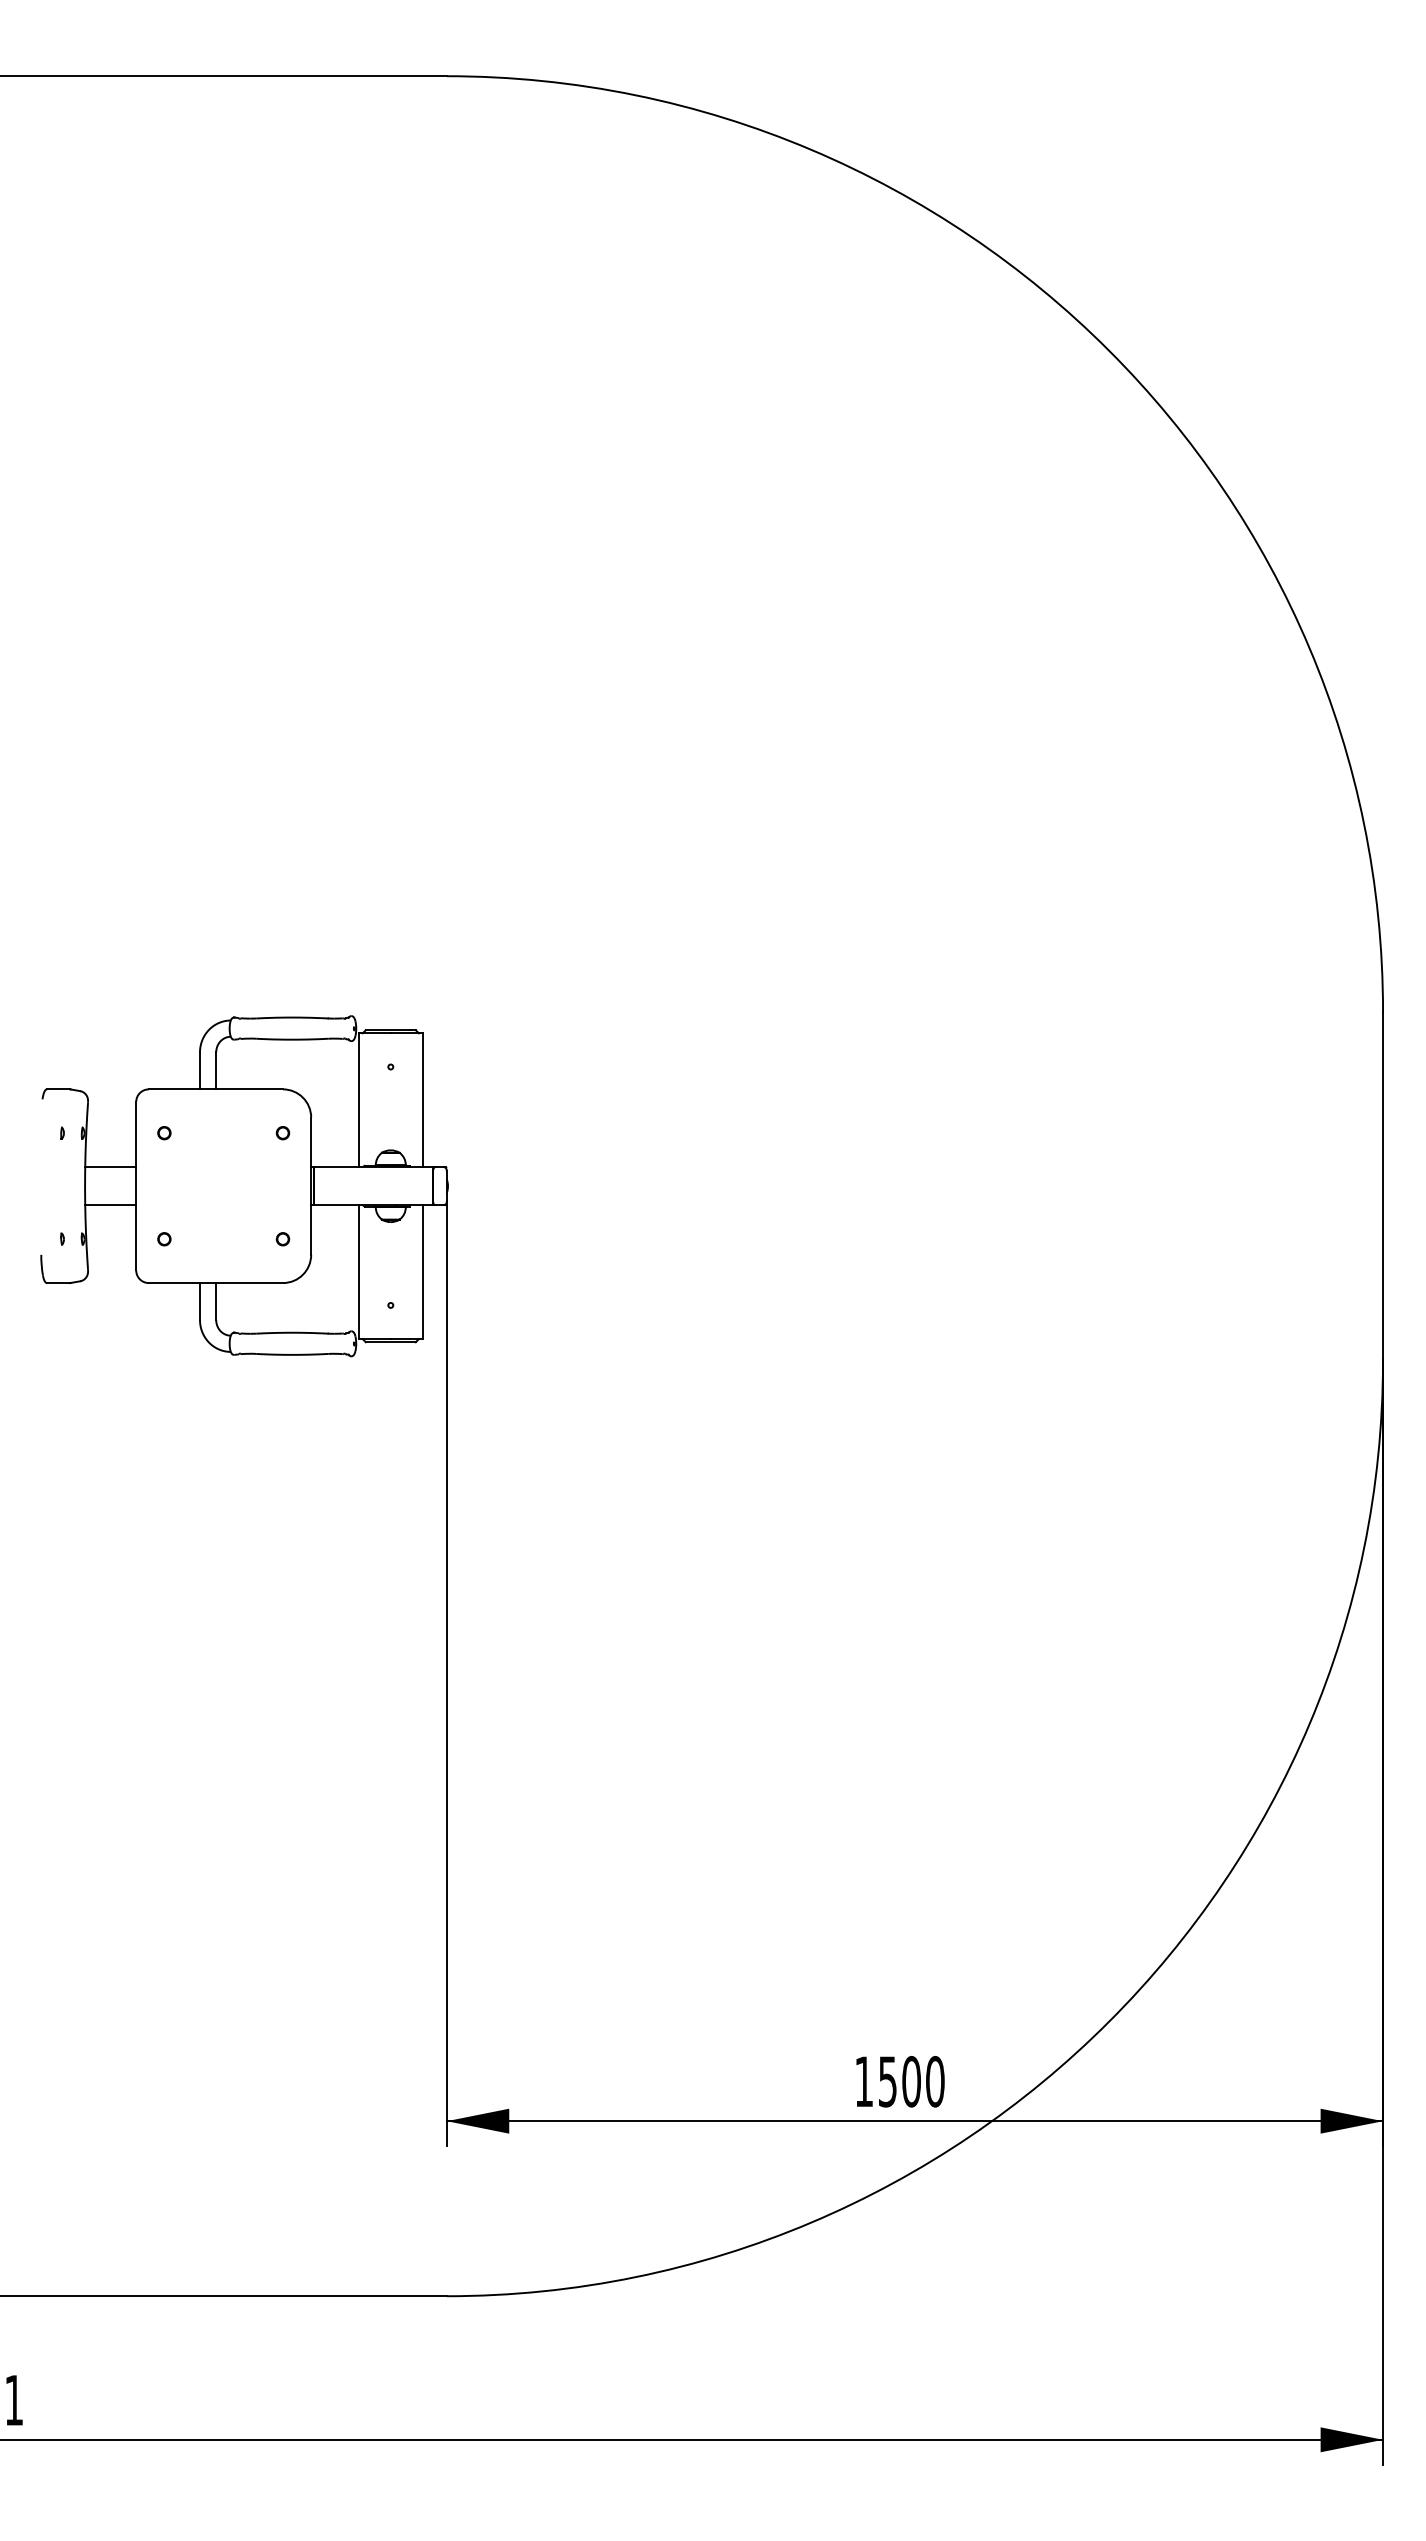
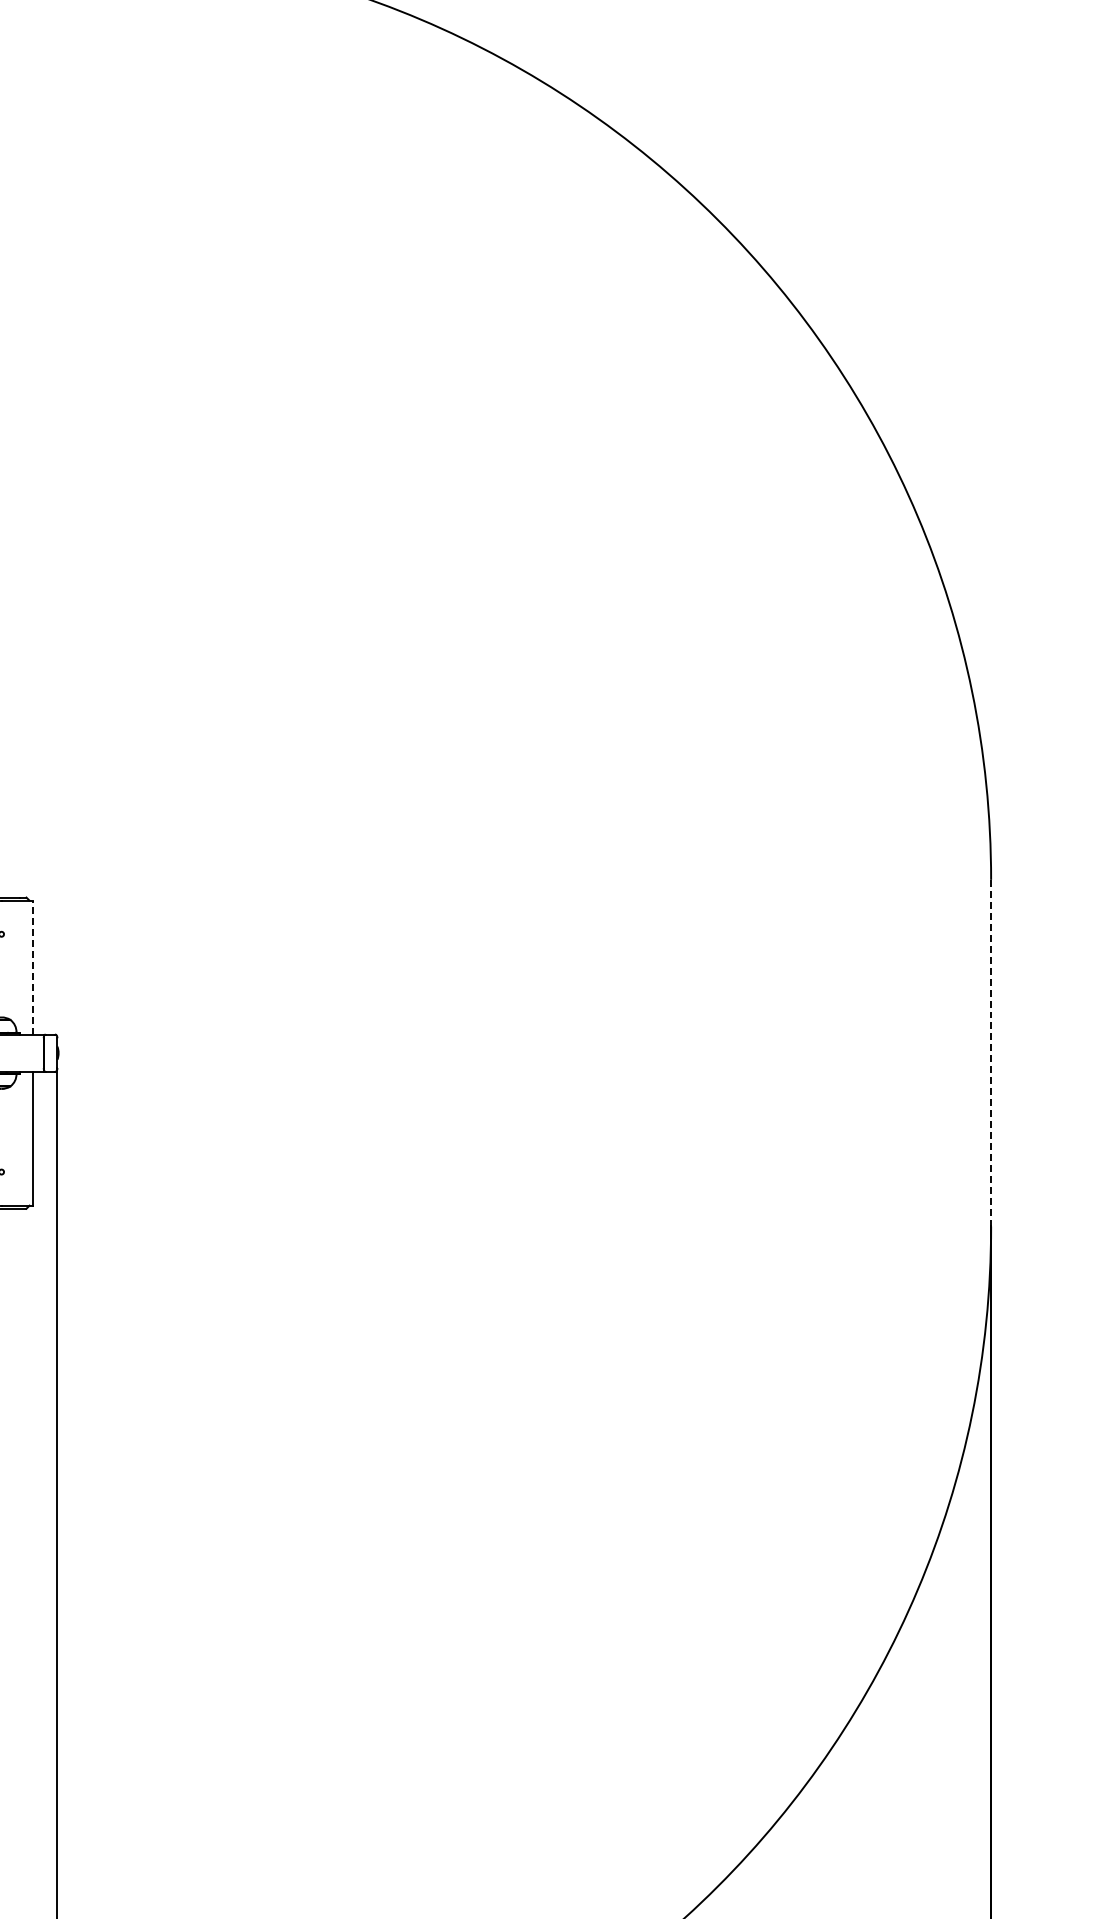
line: (422, 1099) -> (33, 966), solid -> dashed
line: (1383, 1186) -> (991, 1053), solid -> dashed

